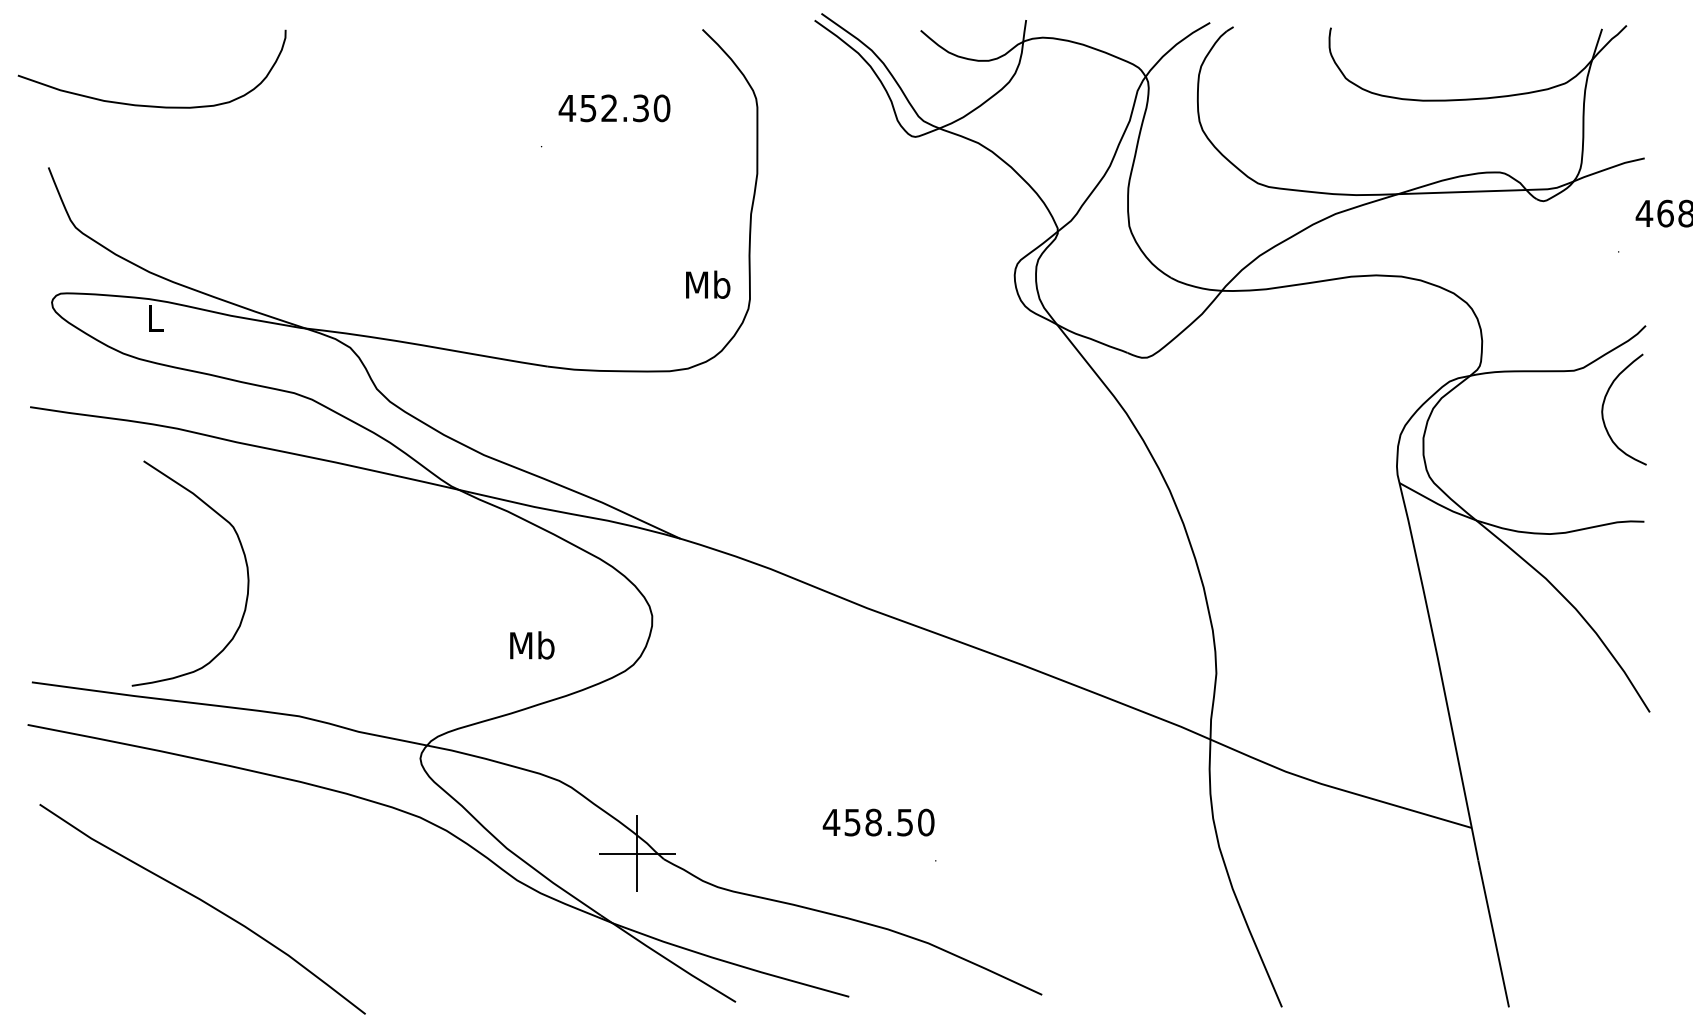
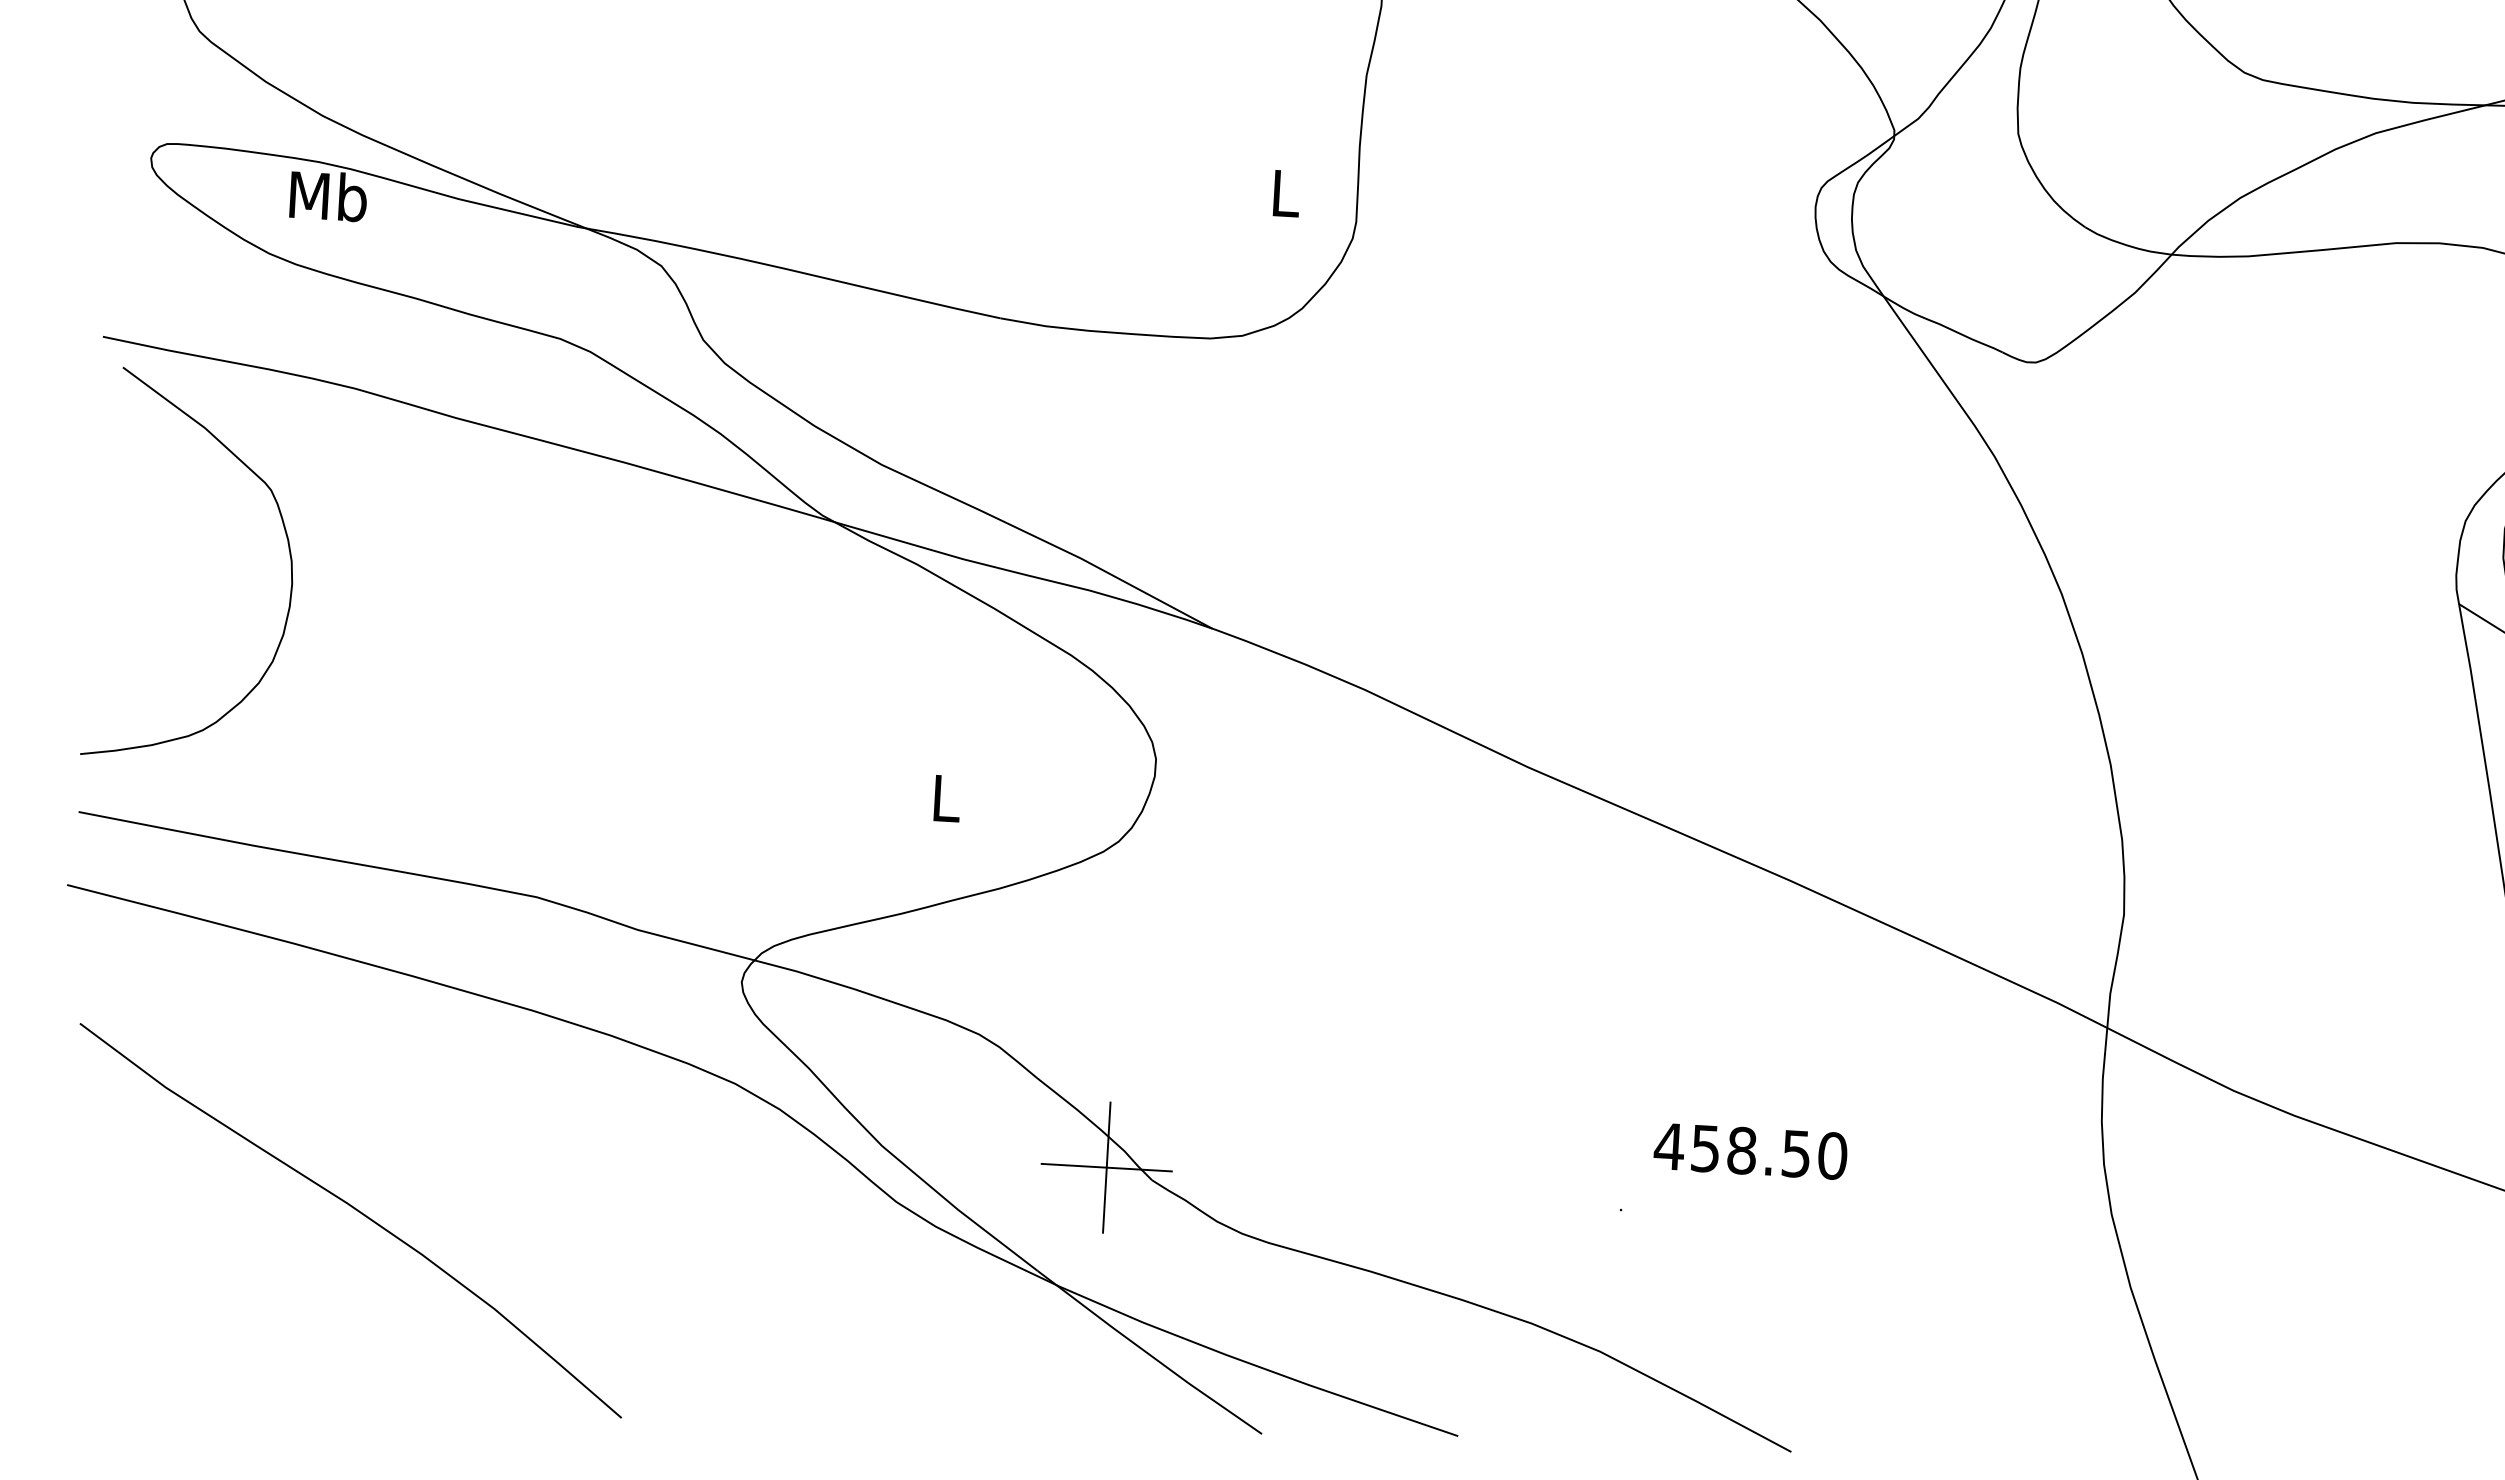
text: (708, 284) -> (1286, 192), Mb -> L
text: (155, 318) -> (328, 196), L -> Mb
curve: (244, 559) -> (287, 547), moved
text: (532, 645) -> (946, 798), Mb -> L
text: (878, 822) -> (1750, 1151), moved

